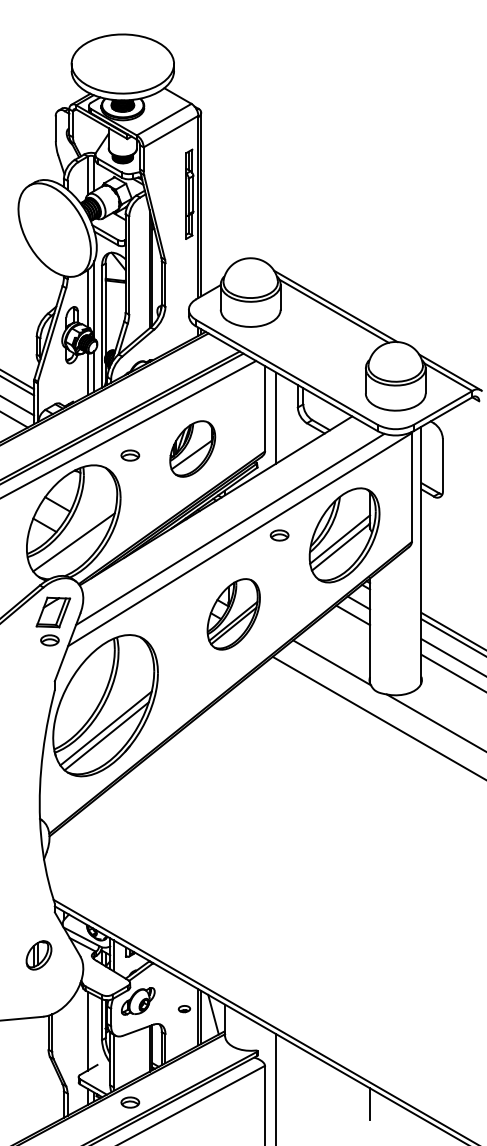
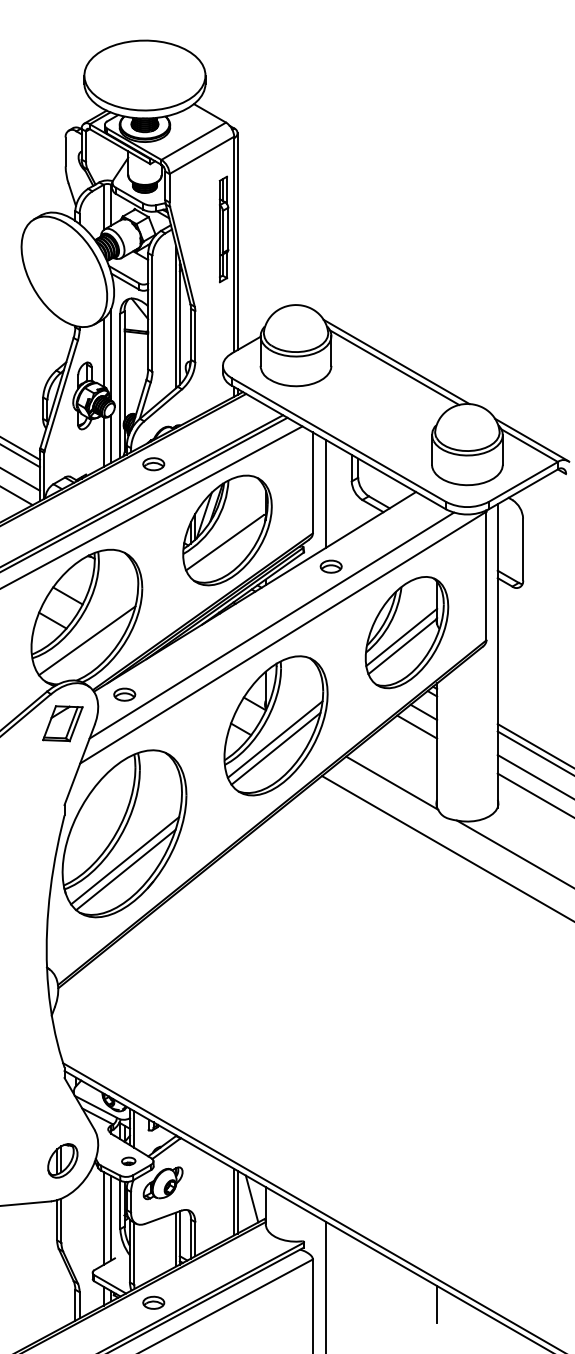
part: (192, 449) -> (227, 530), size x1.67
part: (130, 455) -> (153, 464), moved
part: (279, 535) -> (330, 566), moved
part: (233, 614) -> (275, 725), size x1.67
part: (49, 640) -> (124, 694), moved
part: (38, 955) -> (62, 1160), moved
part: (184, 1008) -> (128, 1160), moved
line: (94, 1031) -> (111, 1218), added

